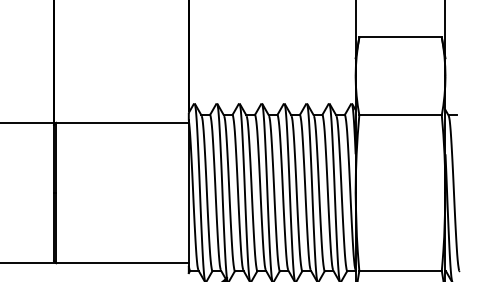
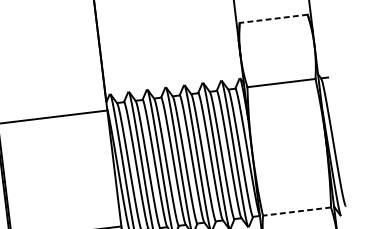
line: (400, 37) -> (273, 18), solid -> dashed
line: (400, 270) -> (296, 211), solid -> dashed

